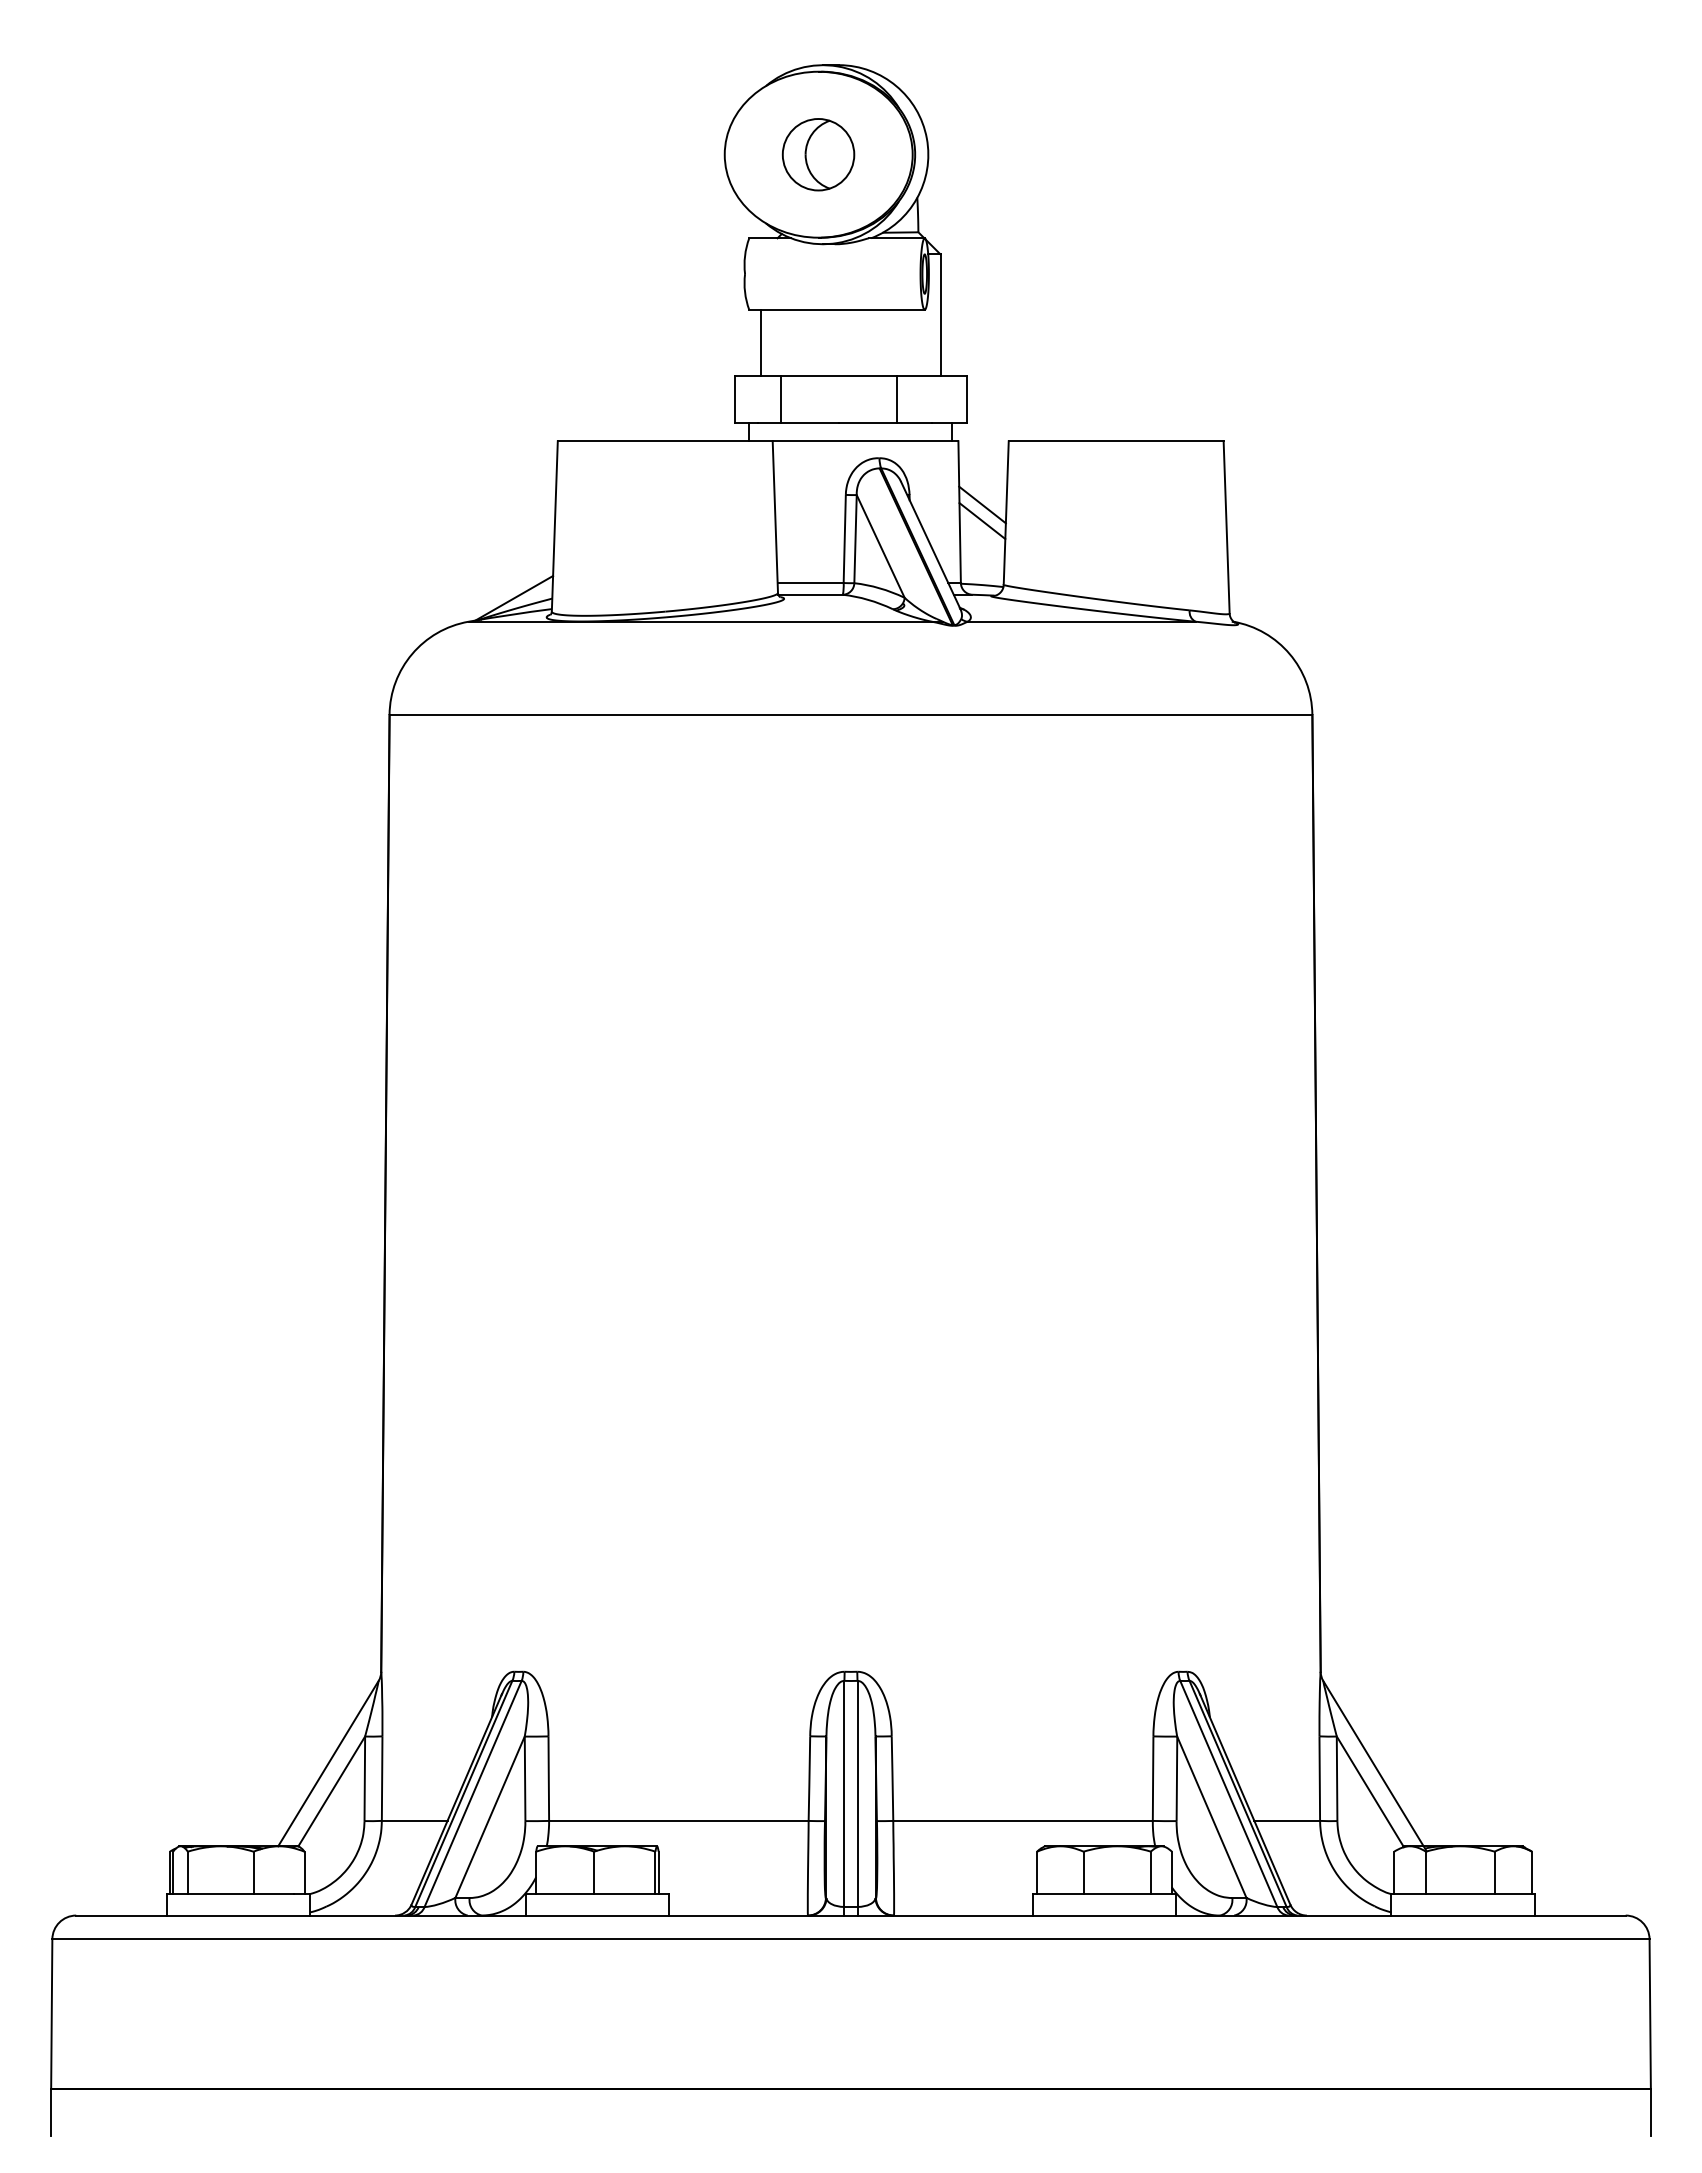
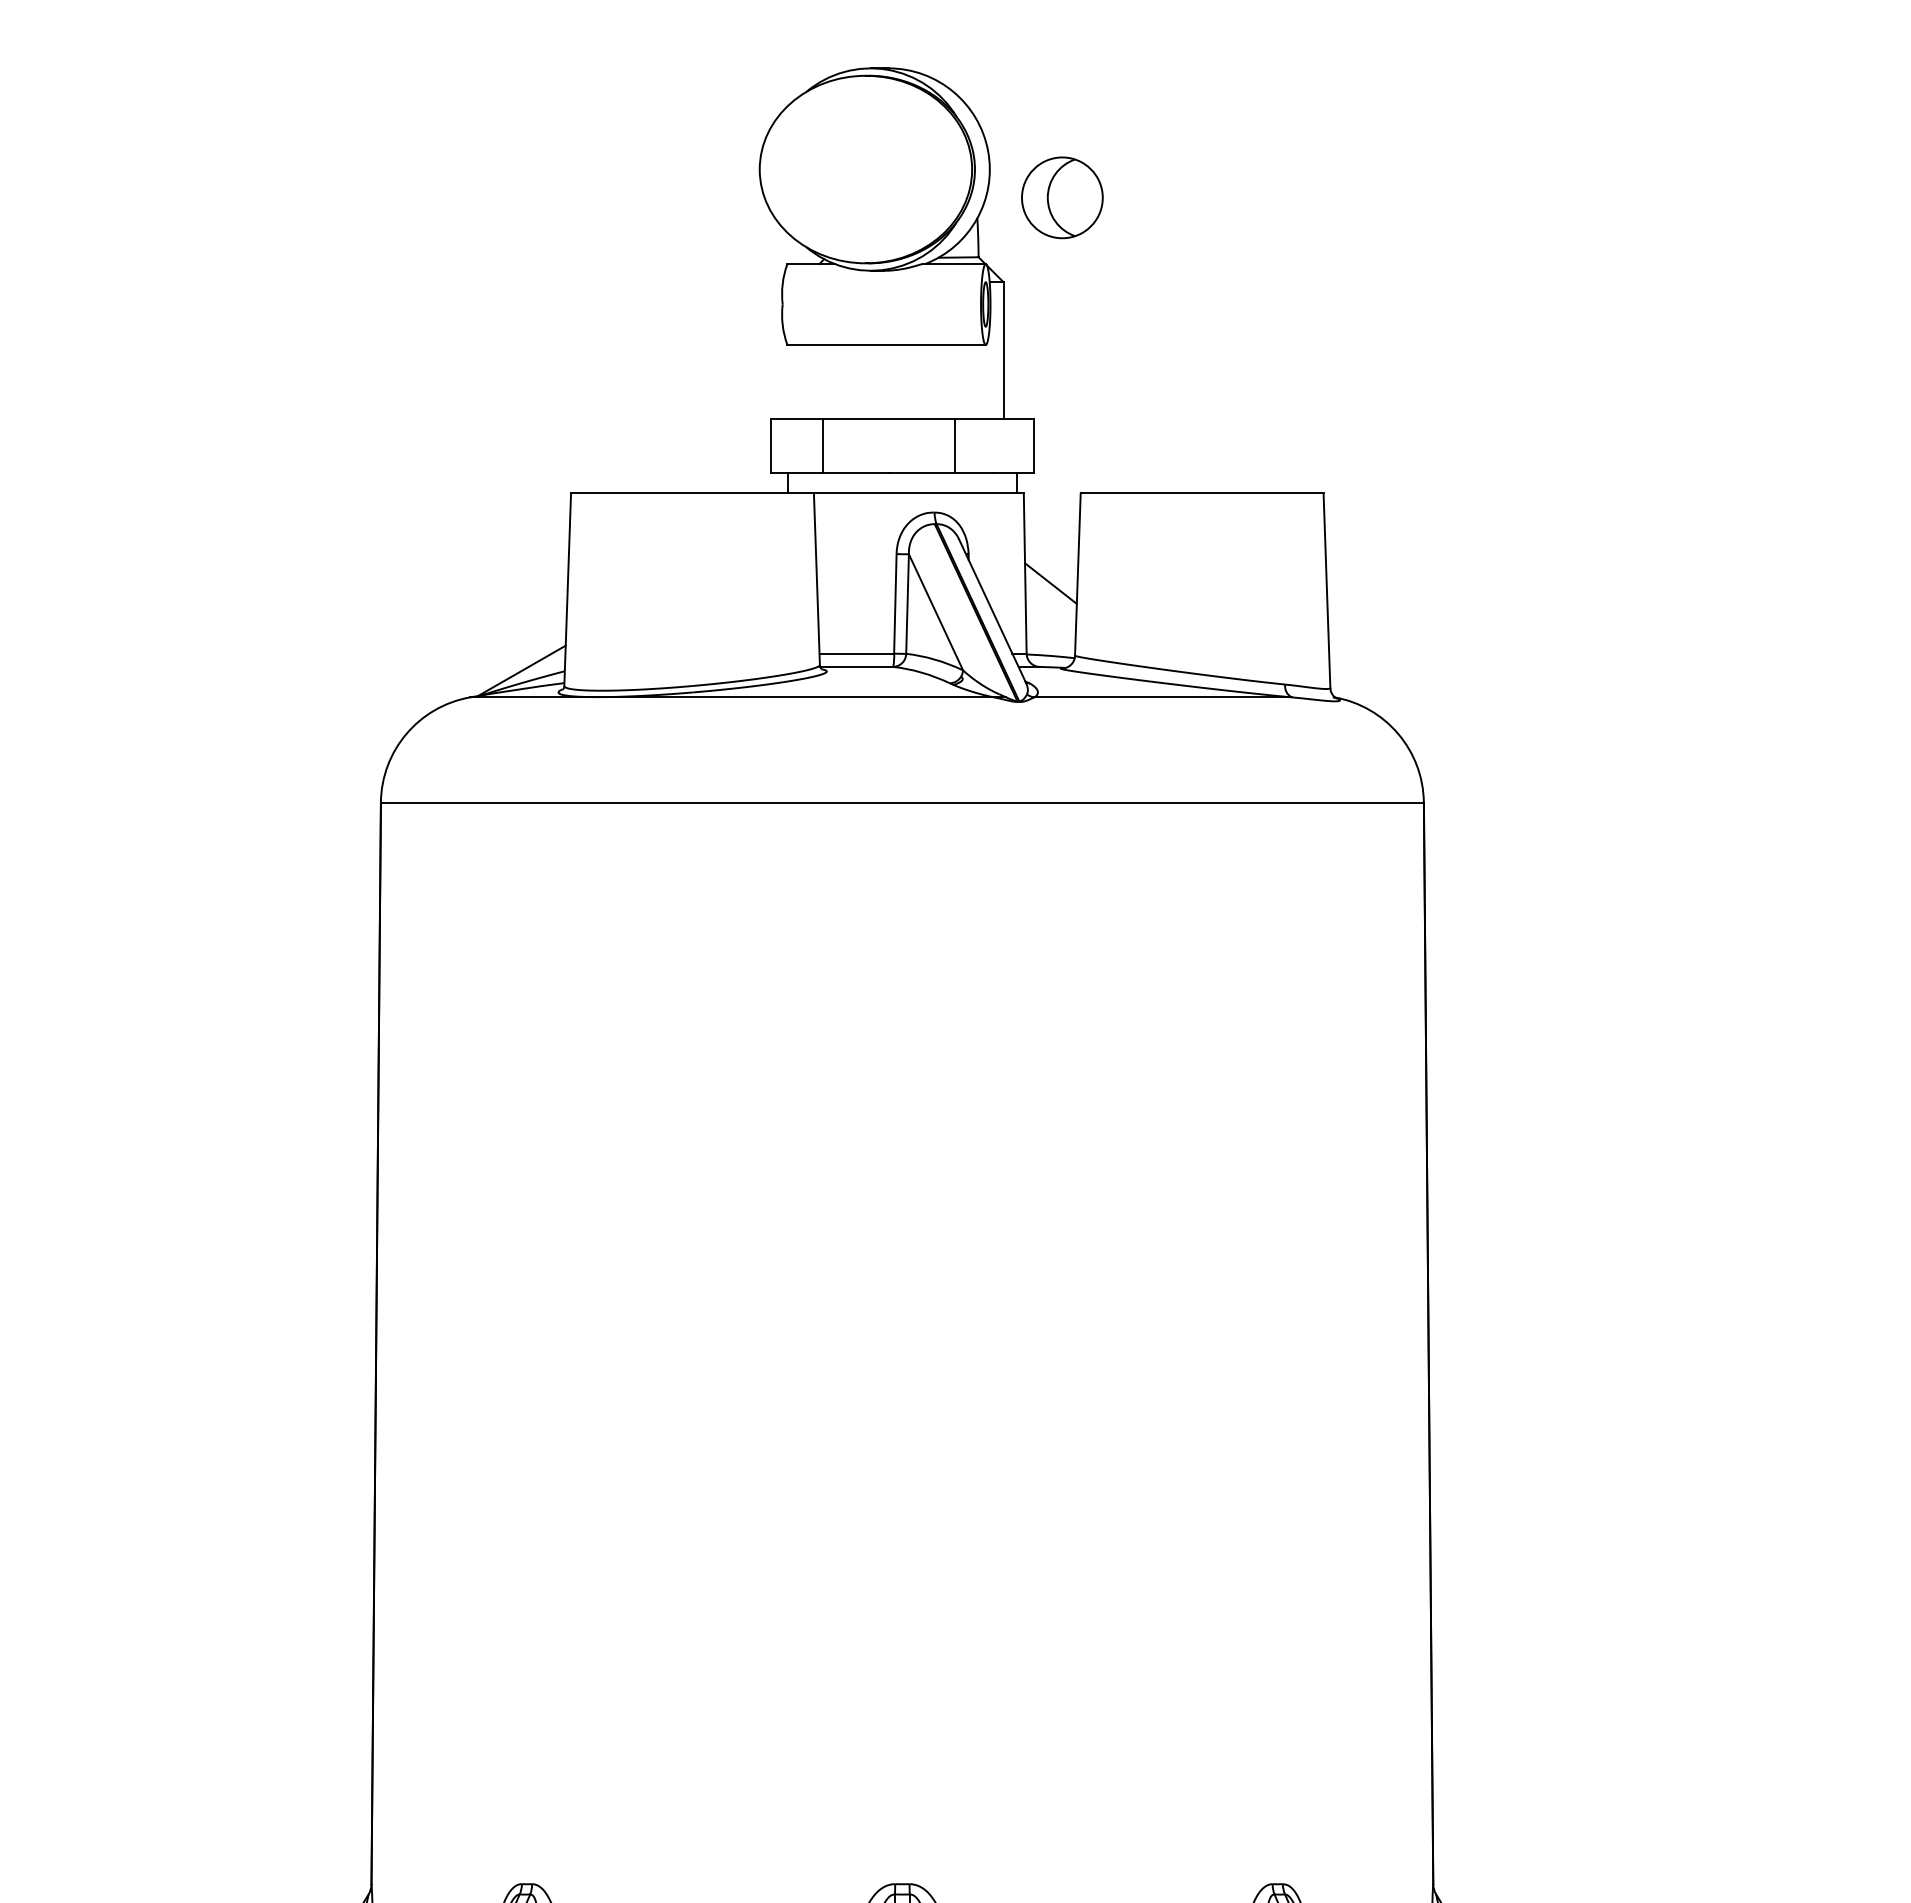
part: (818, 154) -> (1062, 197), moved
line: (761, 342) -> (801, 381), removed
line: (982, 504) -> (1051, 564), removed

